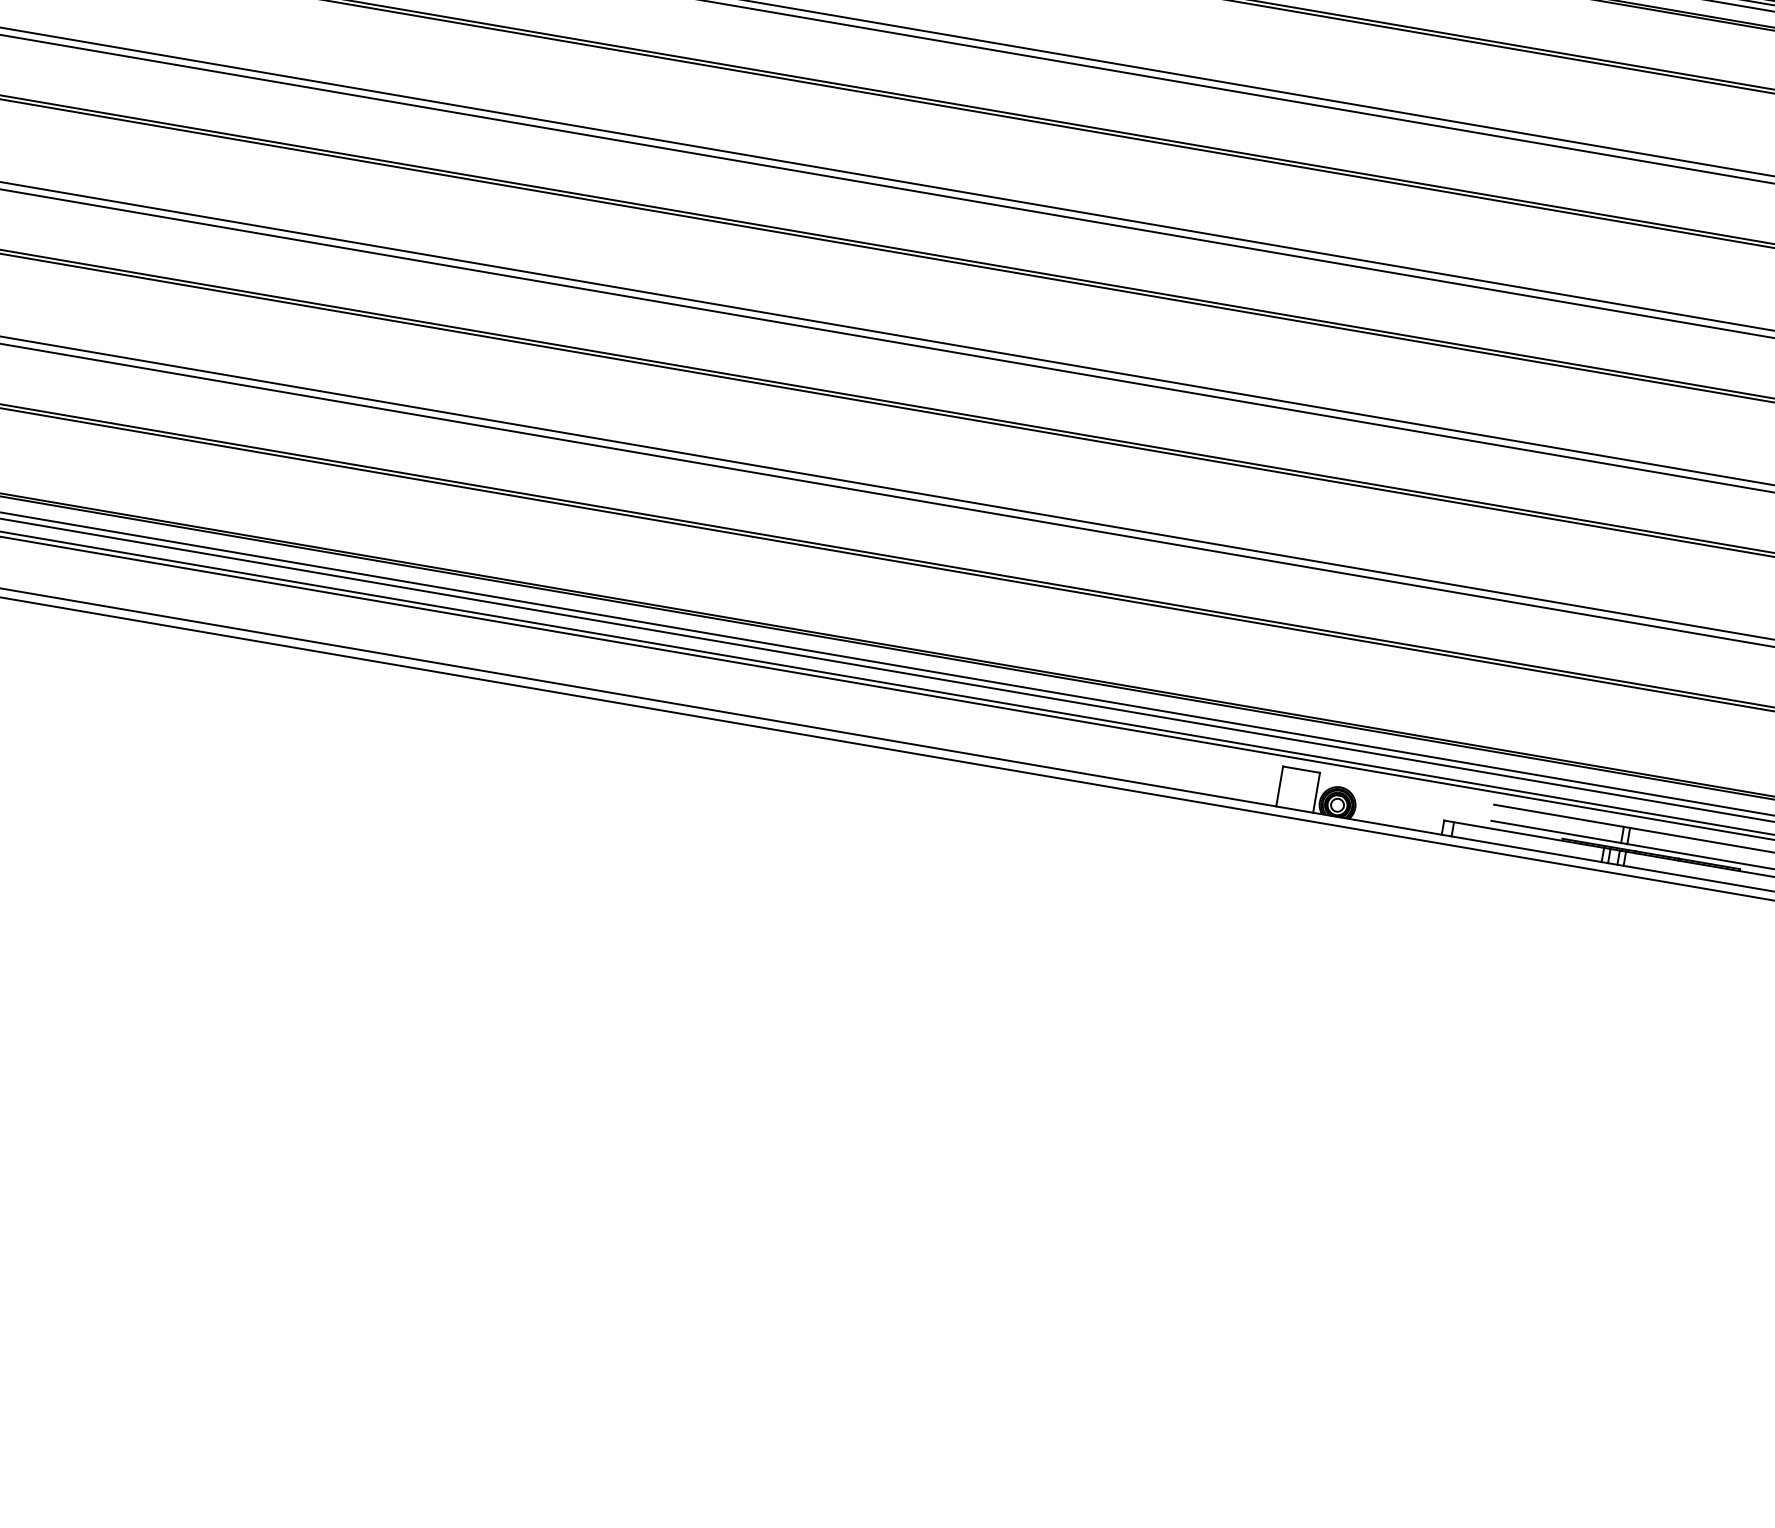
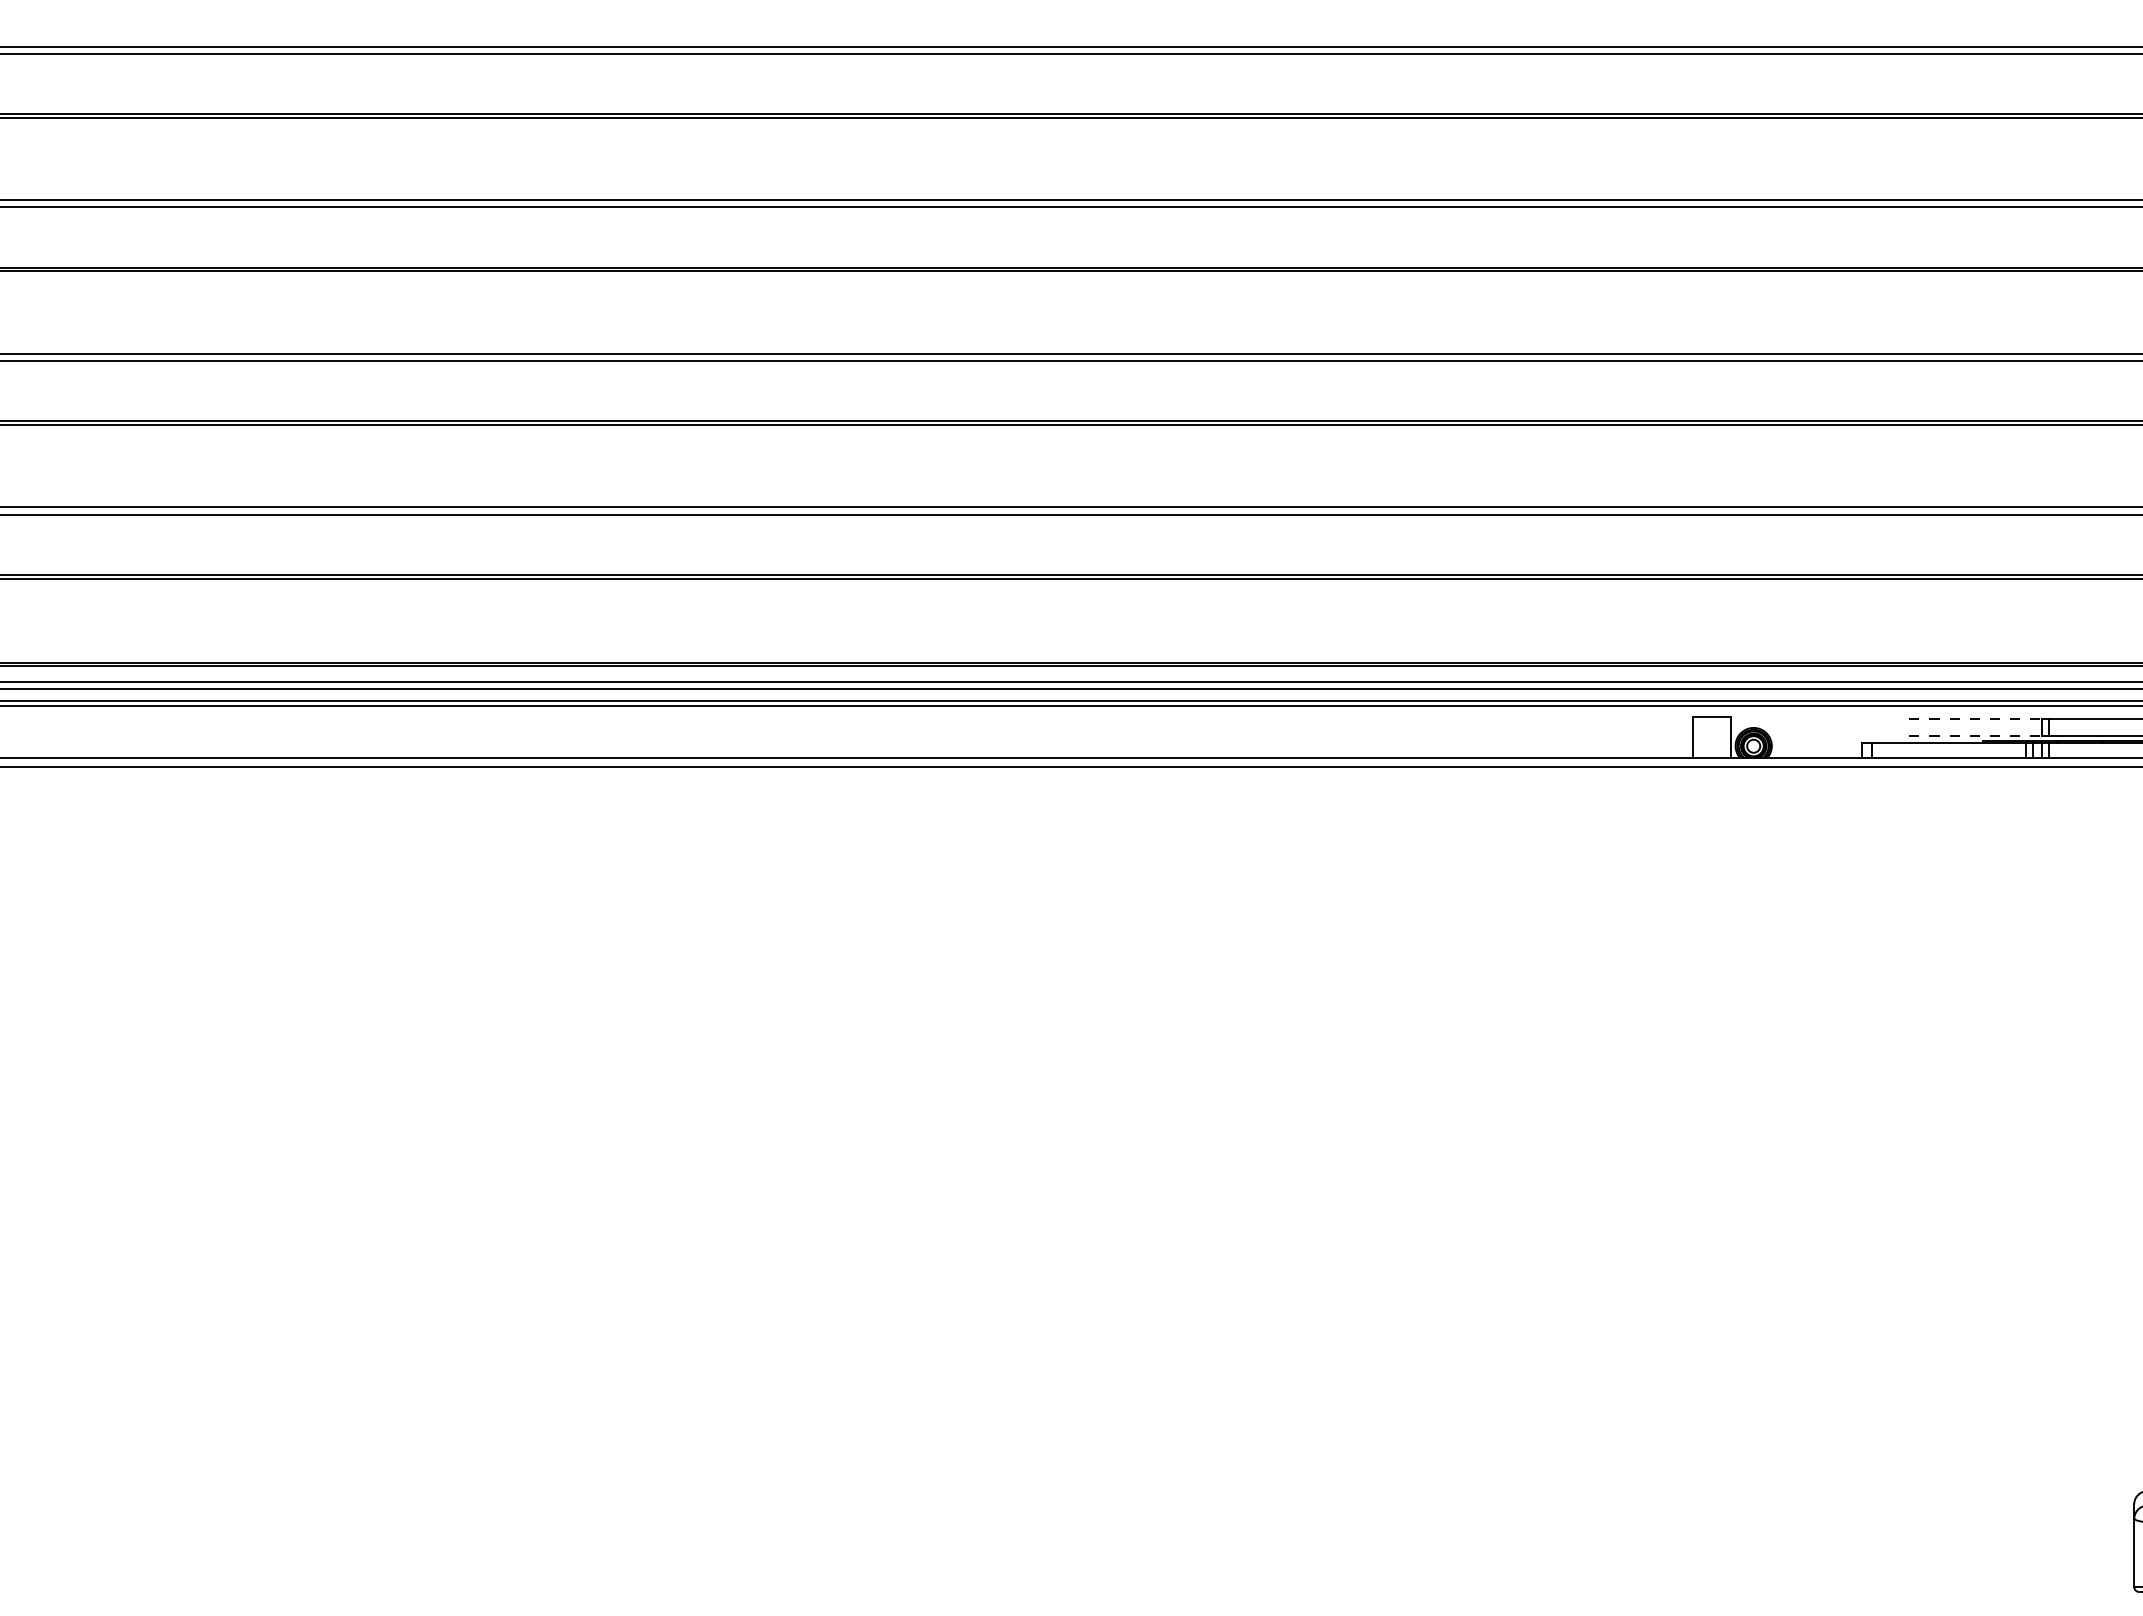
line: (1559, 816) -> (1976, 719), solid -> dashed
line: (1557, 831) -> (1976, 735), solid -> dashed

